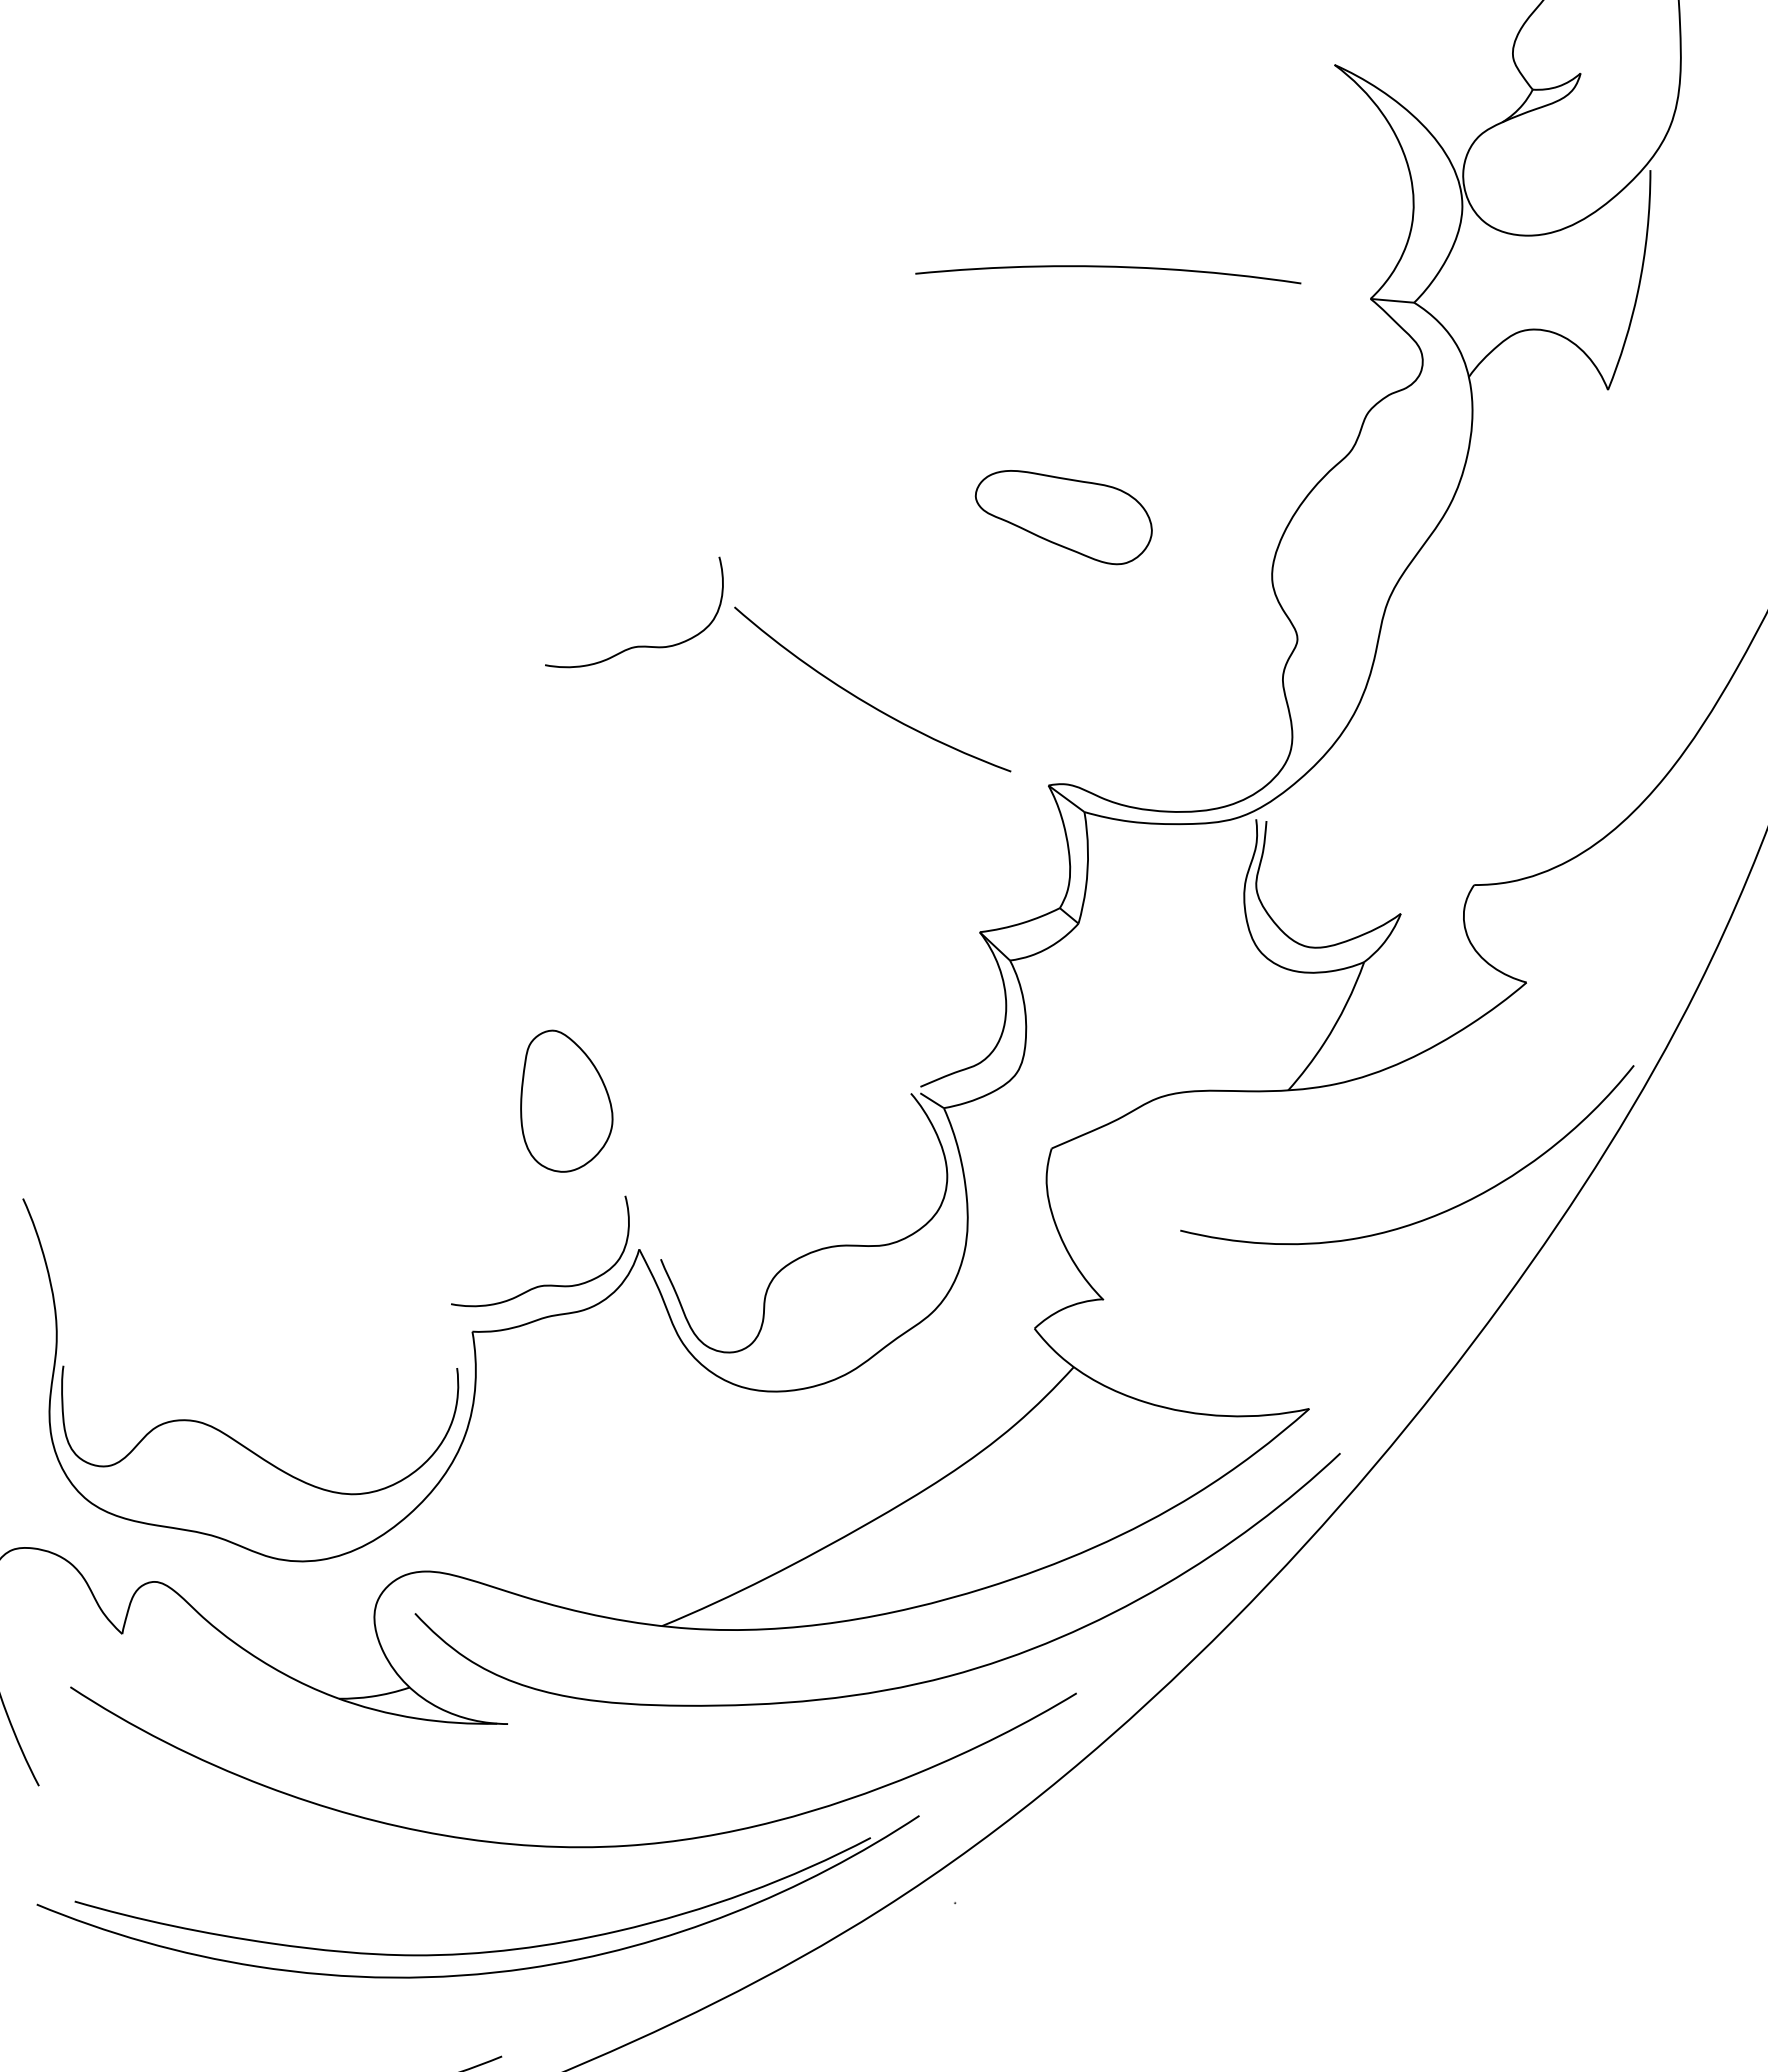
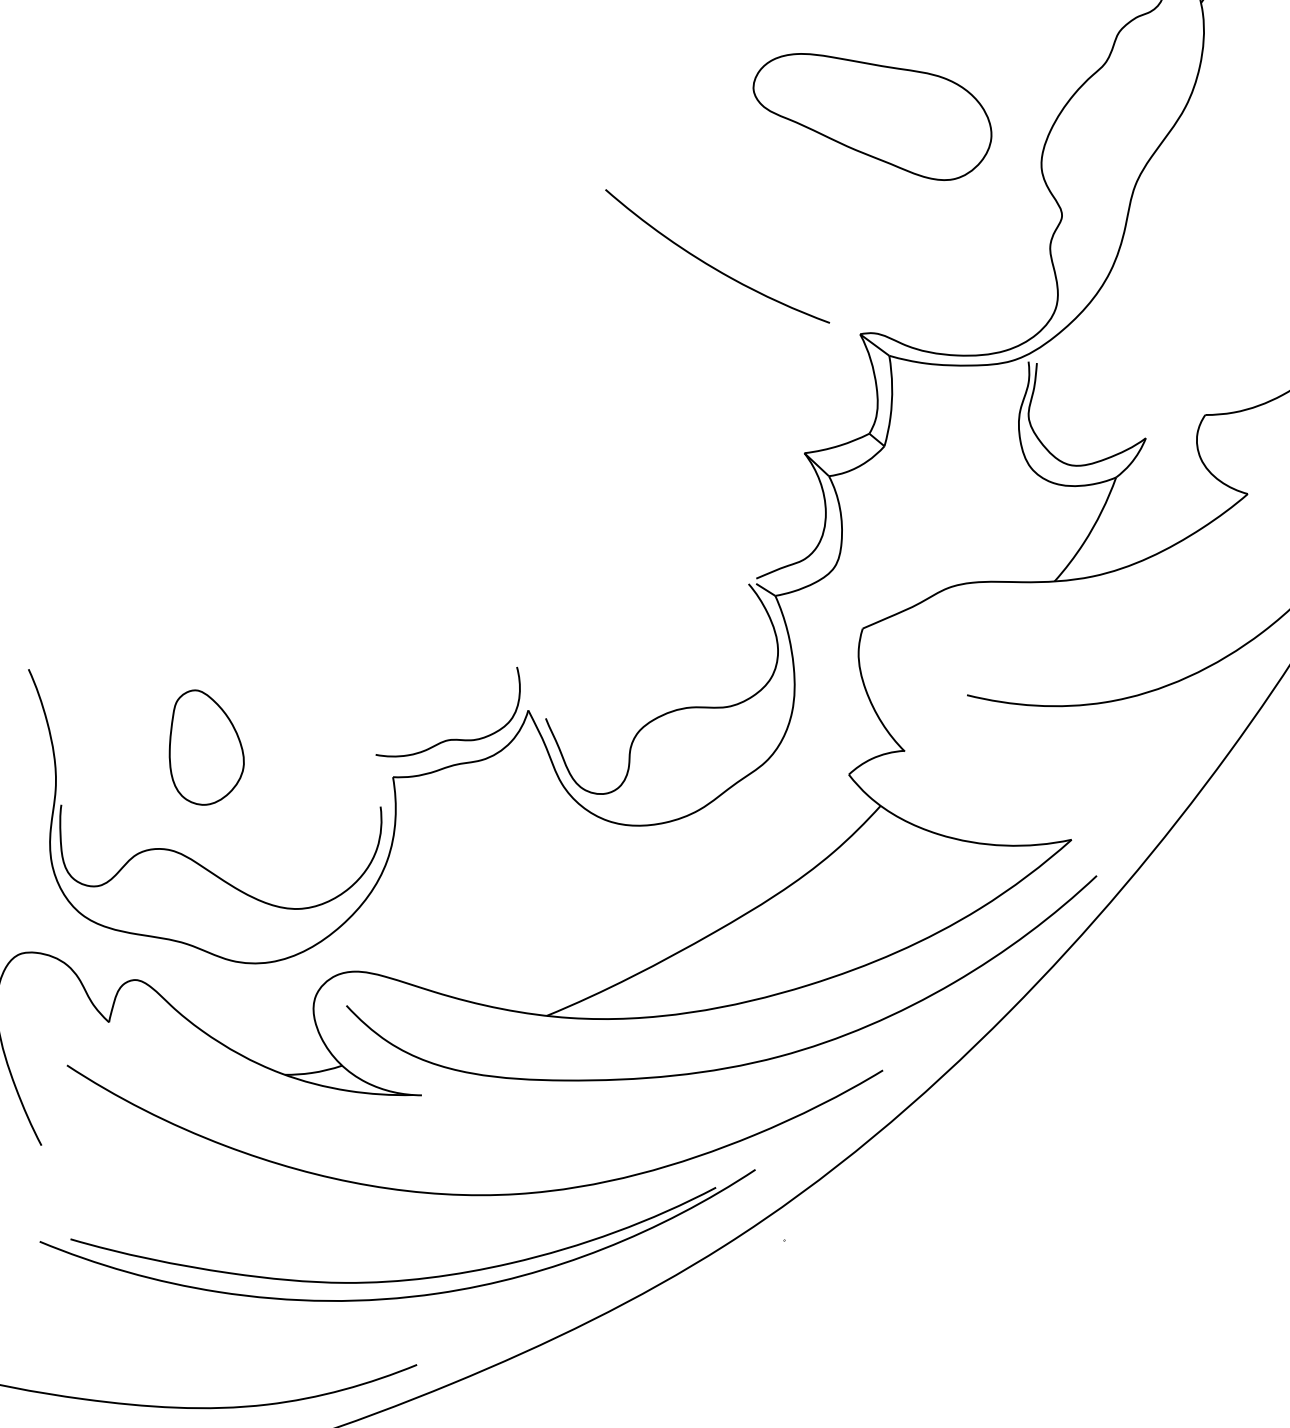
part: (1063, 517) -> (872, 116), size x1.67
curve: (637, 645) -> (526, 220), removed
part: (566, 1100) -> (206, 747), moved

